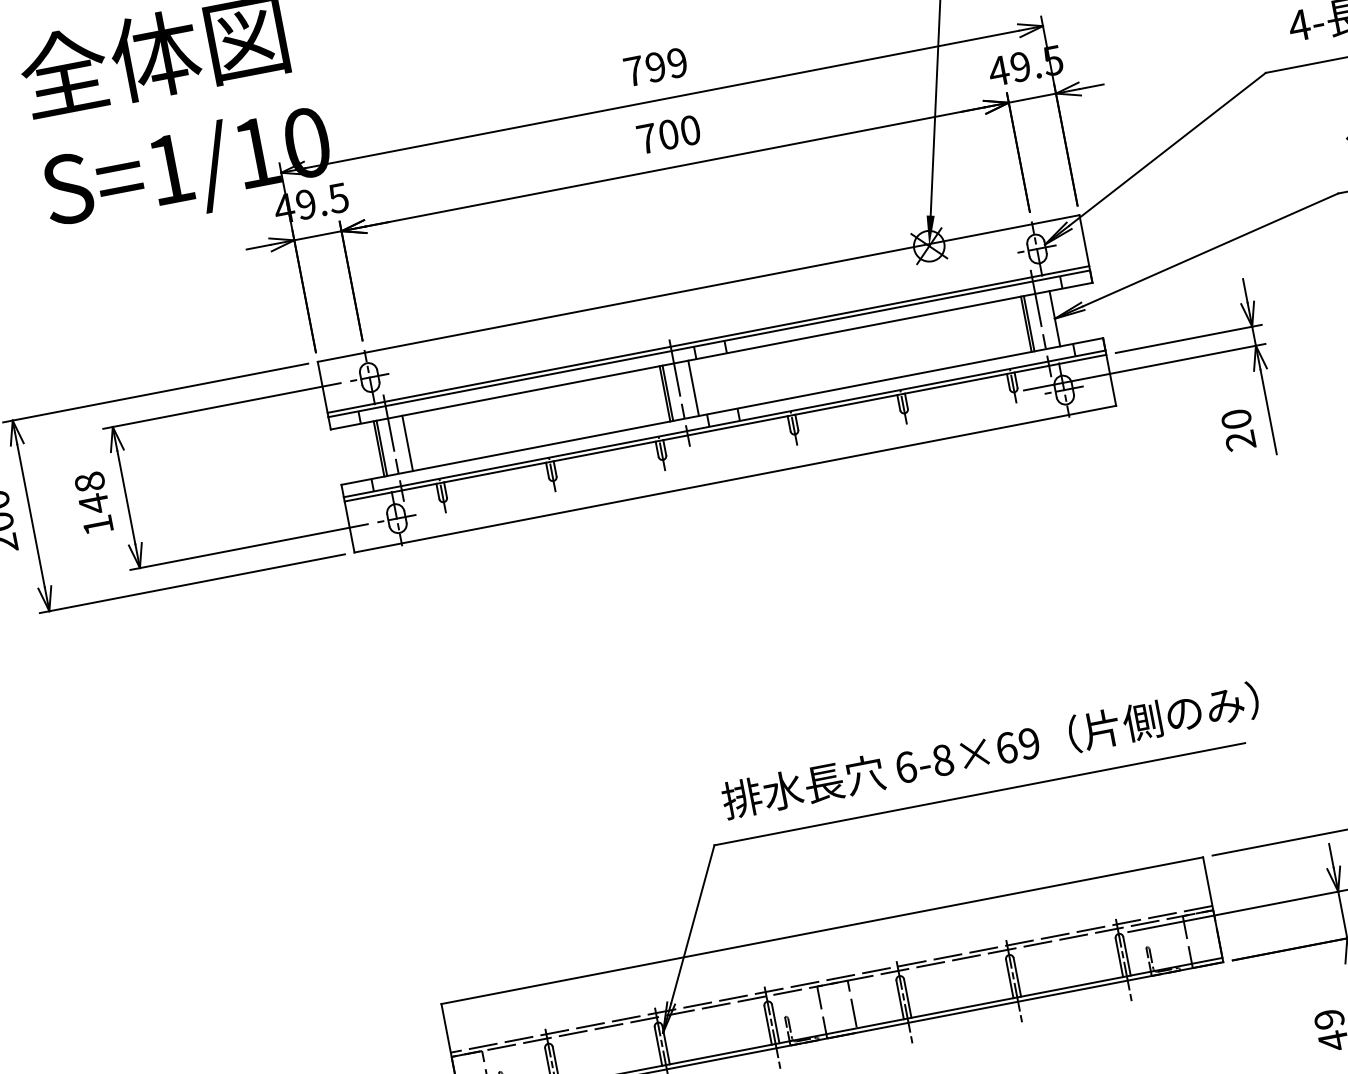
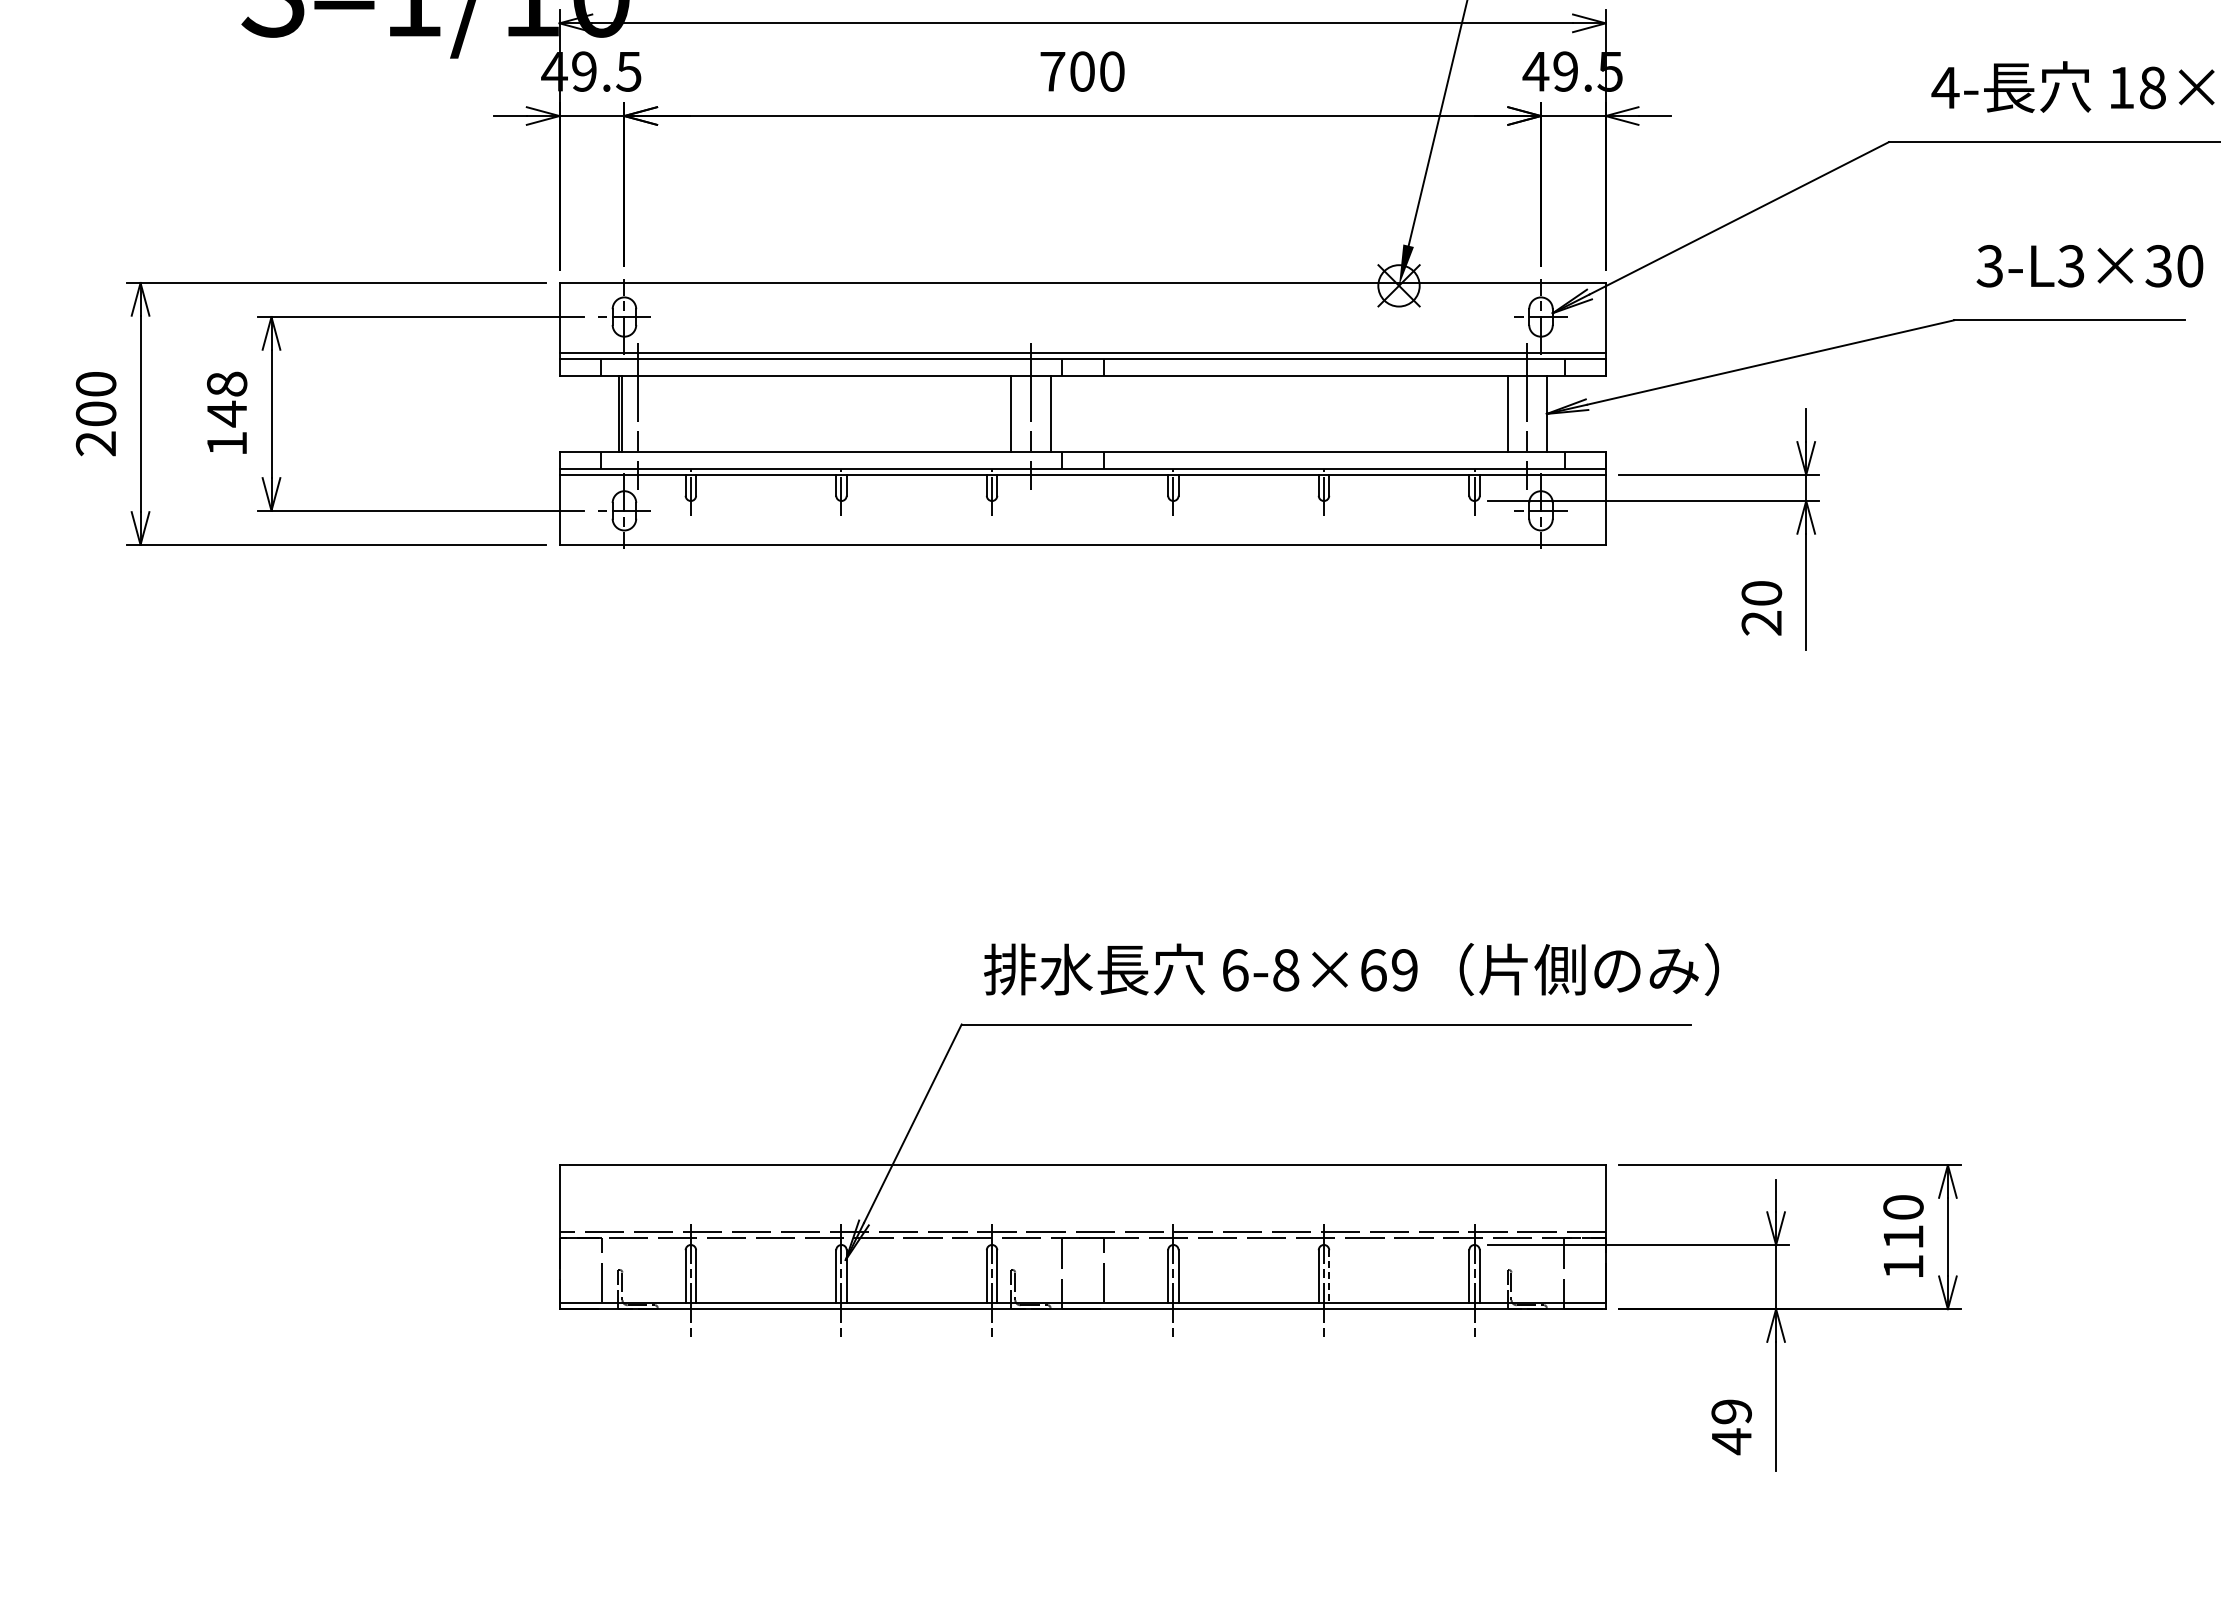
line: (1029, 323) -> (1511, 413), removed
line: (667, 392) -> (1015, 413), removed
line: (407, 443) -> (657, 413), removed
line: (1017, 977) -> (1329, 1276), solid -> dashed

